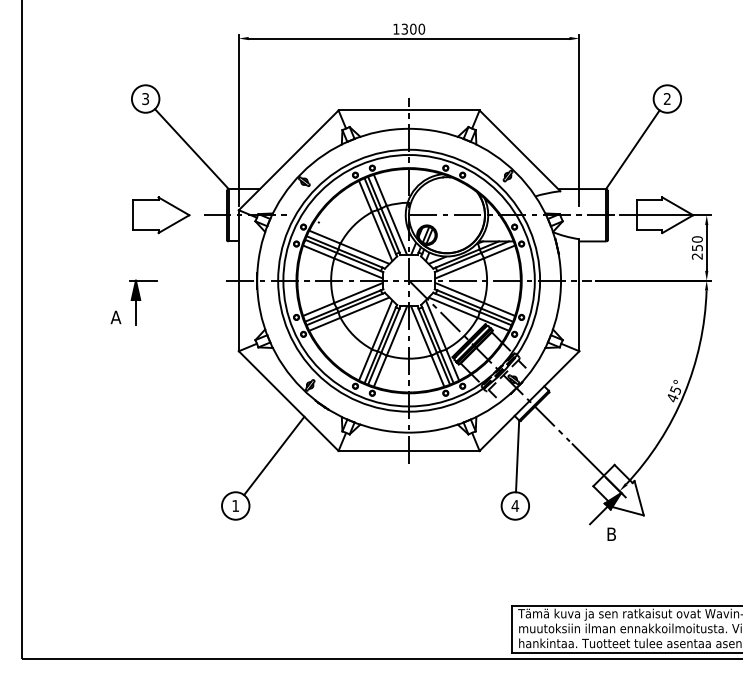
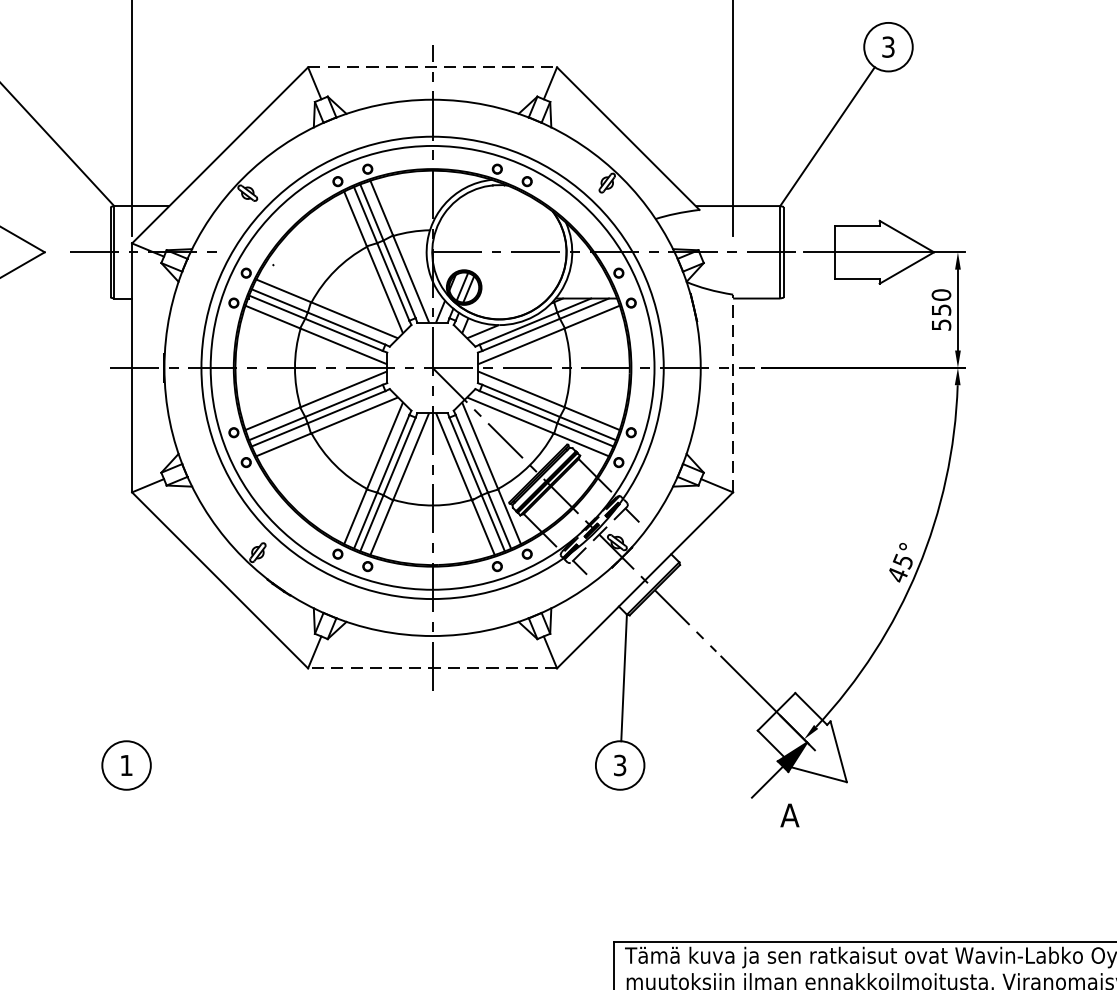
text: (667, 99) -> (888, 47), 2 -> 3
line: (409, 110) -> (433, 67), solid -> dashed
text: (696, 256) -> (939, 325), 250 -> 550
line: (579, 295) -> (733, 393), solid -> dashed
line: (409, 450) -> (433, 667), solid -> dashed
line: (274, 455) -> (194, 676), removed
text: (515, 506) -> (620, 766), 4 -> 3
text: (611, 533) -> (789, 814), B -> A

